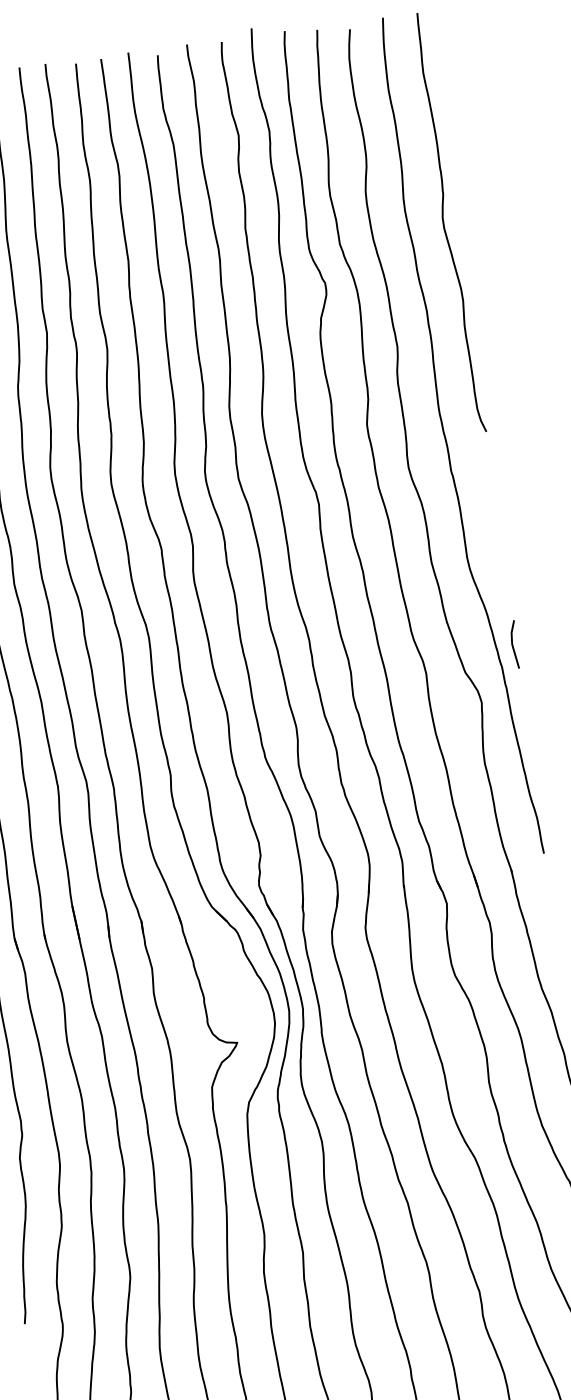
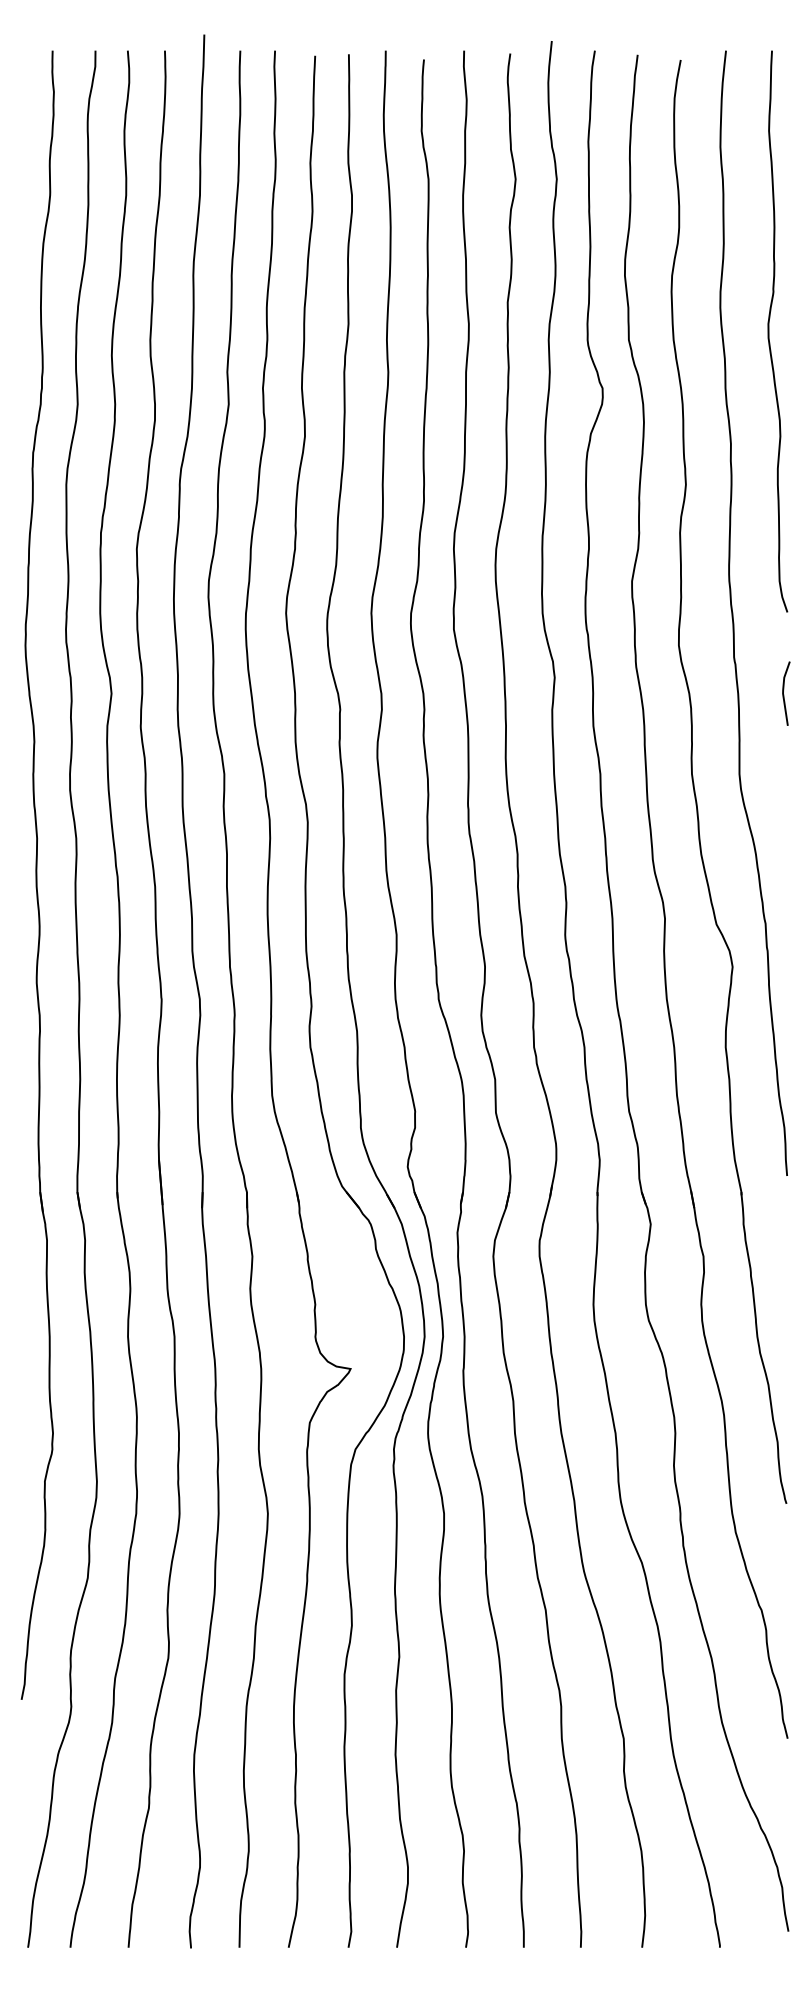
line: (513, 645) -> (784, 694), moved

